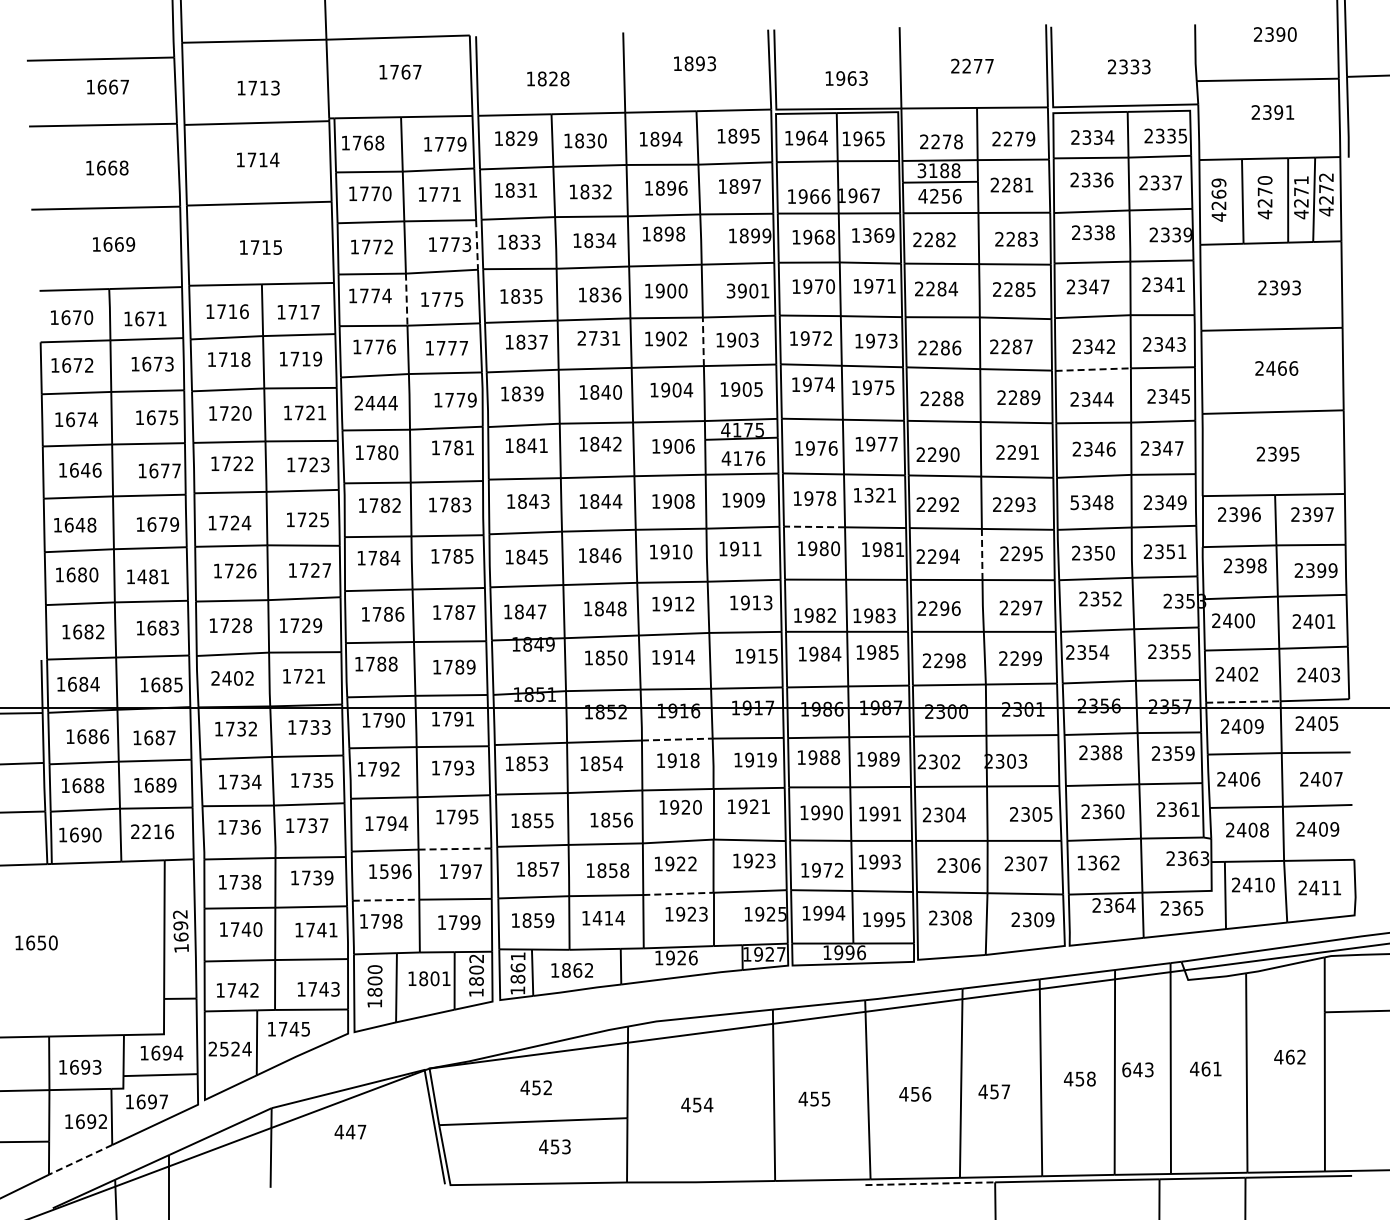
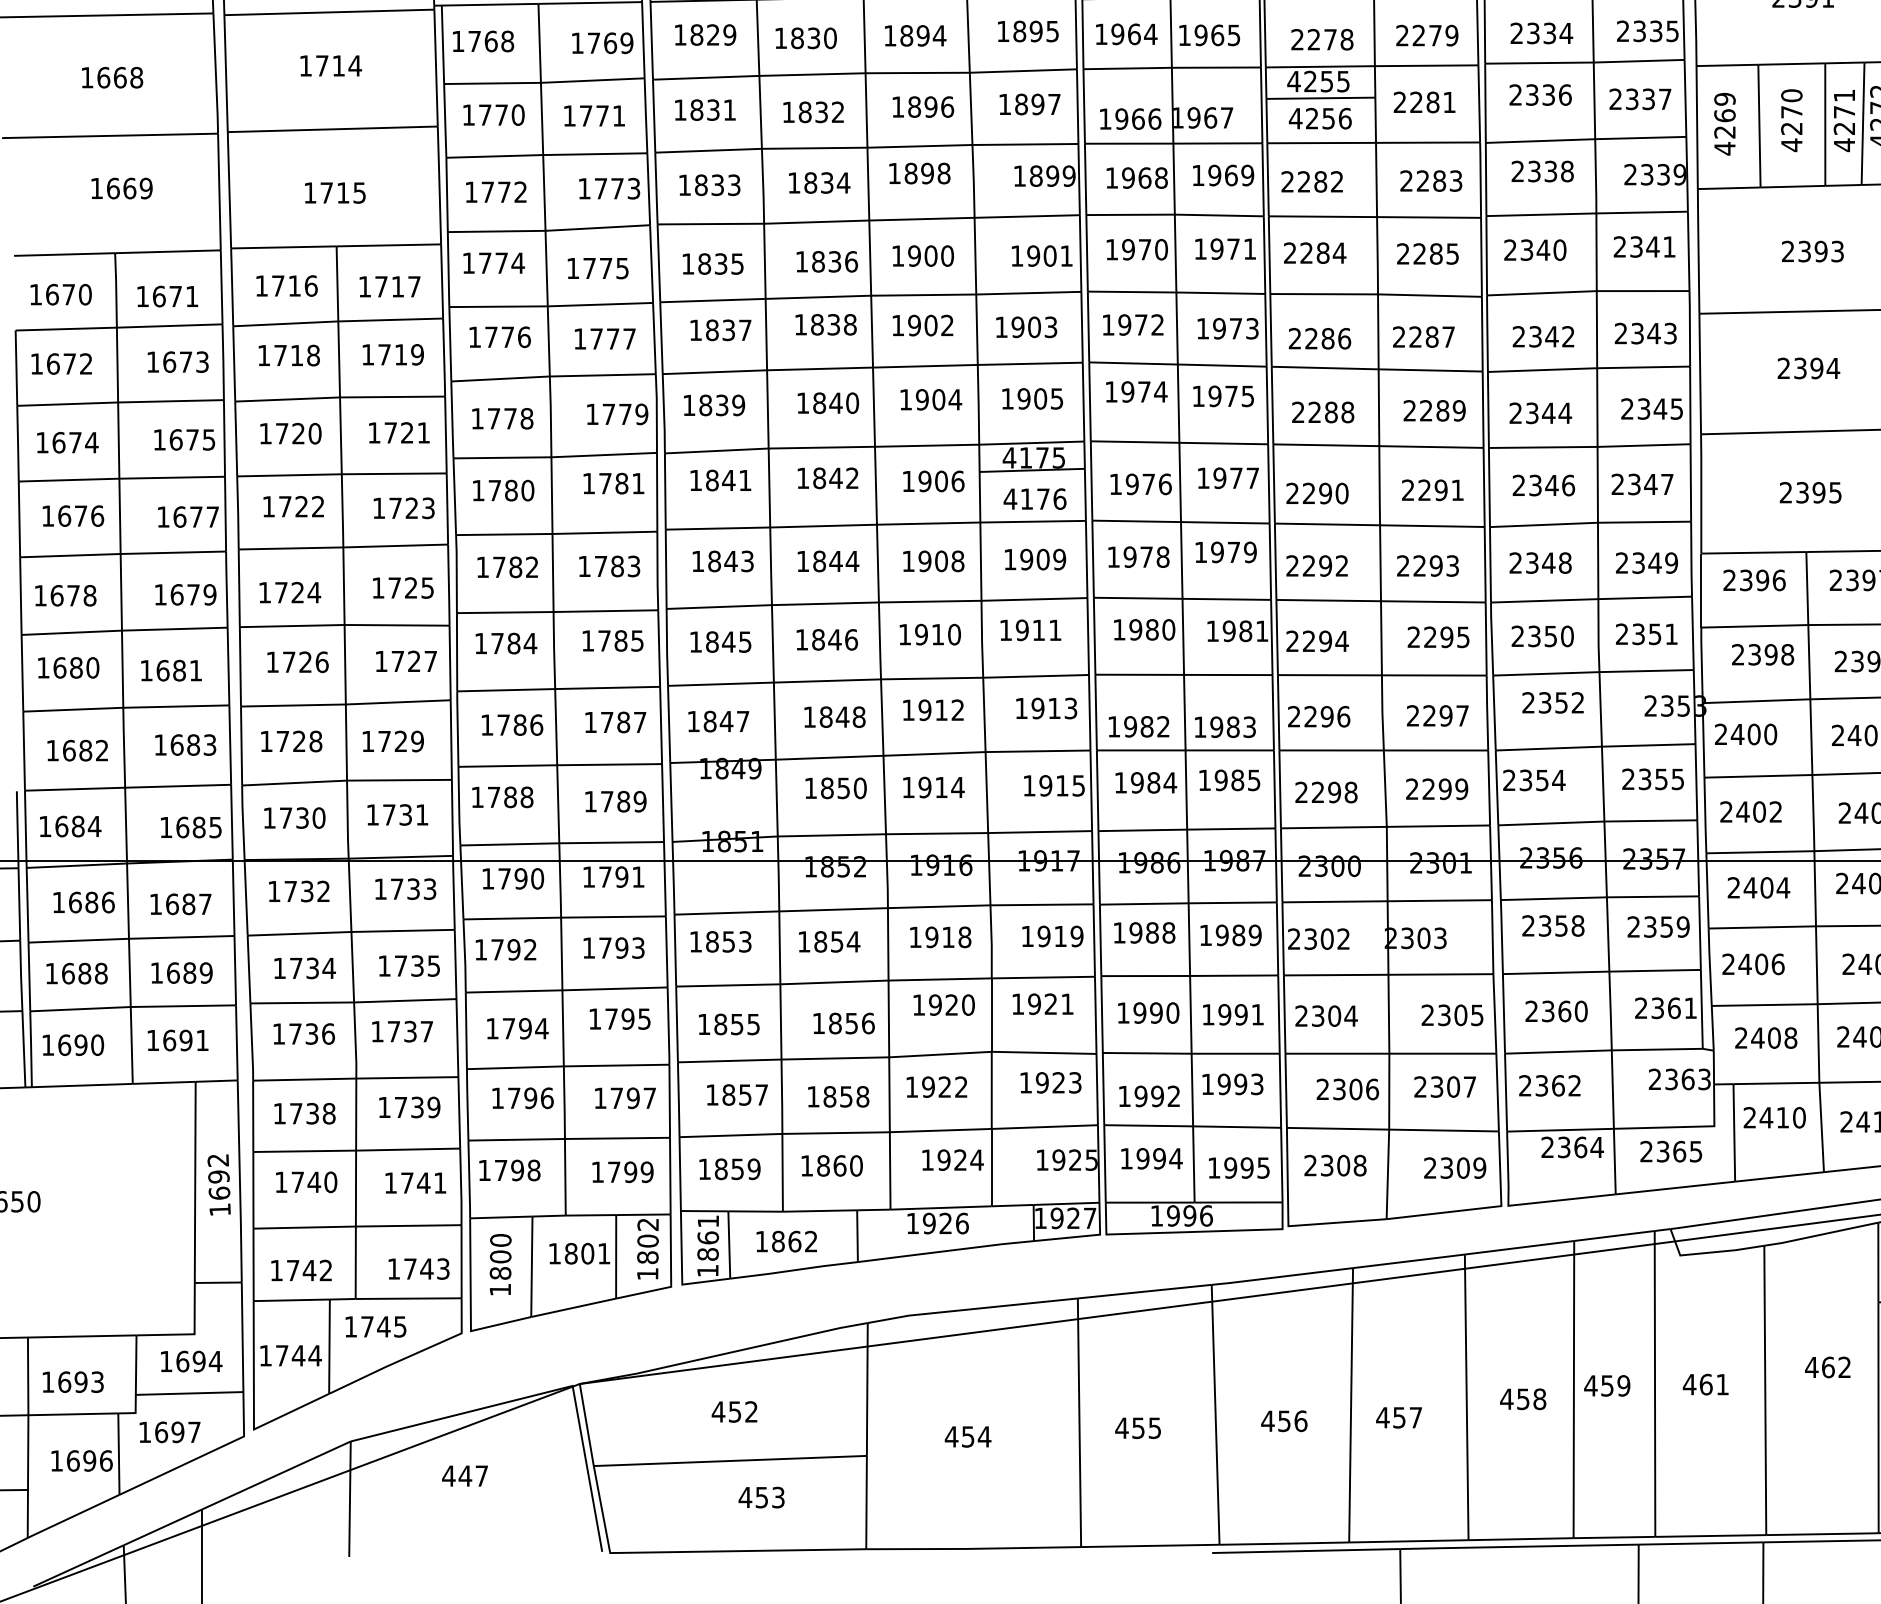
text: (450, 143) -> (610, 42), 1779 -> 1769
text: (938, 170) -> (1318, 81), 3188 -> 4255
text: (866, 235) -> (1213, 175), 1369 -> 1969
line: (477, 244) -> (649, 188), dashed -> solid
text: (1104, 286) -> (1558, 249), 2347 -> 2340
text: (730, 290) -> (1016, 255), 3901 -> 1901
line: (406, 300) -> (546, 269), dashed -> solid
text: (598, 338) -> (824, 324), 2731 -> 1838
line: (703, 341) -> (977, 329), dashed -> solid
text: (1282, 368) -> (1817, 368), 2466 -> 2394
line: (1093, 369) -> (1542, 369), dashed -> solid
text: (375, 402) -> (501, 417), 2444 -> 1778
text: (85, 470) -> (80, 516), 1646 -> 1676
text: (880, 494) -> (1233, 551), 1321 -> 1979
text: (1074, 502) -> (1515, 562), 5348 -> 2348
text: (80, 525) -> (73, 596), 1648 -> 1678
line: (814, 526) -> (1138, 597), dashed -> solid
line: (982, 554) -> (1381, 638), dashed -> solid
text: (141, 576) -> (161, 670), 1481 -> 1681
text: (309, 676) -> (405, 815), 1721 -> 1731
text: (232, 678) -> (293, 818), 2402 -> 1730
line: (1243, 701) -> (1760, 851), dashed -> solid
text: (1258, 726) -> (1782, 887), 2409 -> 2404
line: (677, 739) -> (939, 906), dashed -> solid
text: (1106, 752) -> (1561, 925), 2388 -> 2358
text: (152, 831) -> (177, 1040), 2216 -> 1691
line: (455, 849) -> (617, 1066), dashed -> solid
text: (1081, 862) -> (1525, 1085), 1362 -> 2362
text: (827, 869) -> (1157, 1095), 1972 -> 1992
text: (384, 871) -> (514, 1098), 1596 -> 1796
line: (678, 893) -> (940, 1130), dashed -> solid
line: (386, 900) -> (517, 1140), dashed -> solid
text: (703, 913) -> (977, 1159), 1923 -> 1924
text: (608, 917) -> (839, 1164), 1414 -> 1860
text: (224, 1048) -> (282, 1354), 2524 -> 1744
text: (1137, 1069) -> (1606, 1385), 643 -> 459
text: (102, 1121) -> (105, 1460), 1692 -> 1696
line: (79, 1160) -> (72, 1517), dashed -> solid
line: (930, 1183) -> (1306, 1550), dashed -> solid

